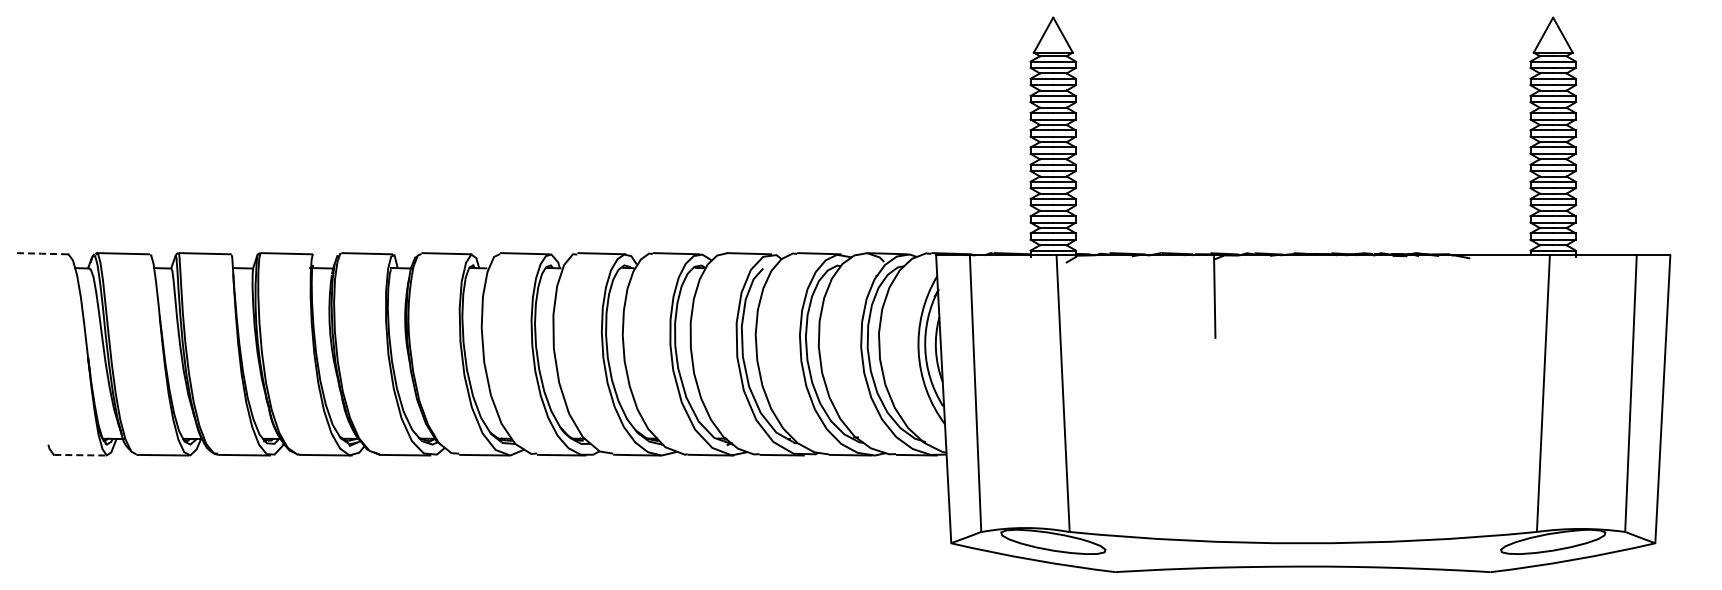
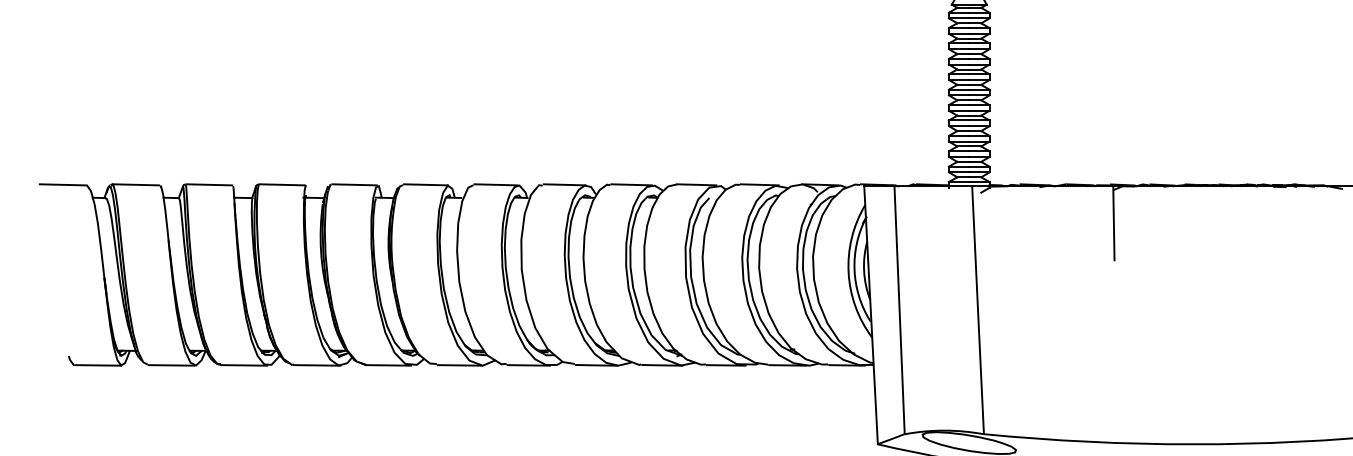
line: (41, 253) -> (62, 184), dashed -> solid
line: (80, 455) -> (97, 365), dashed -> solid

